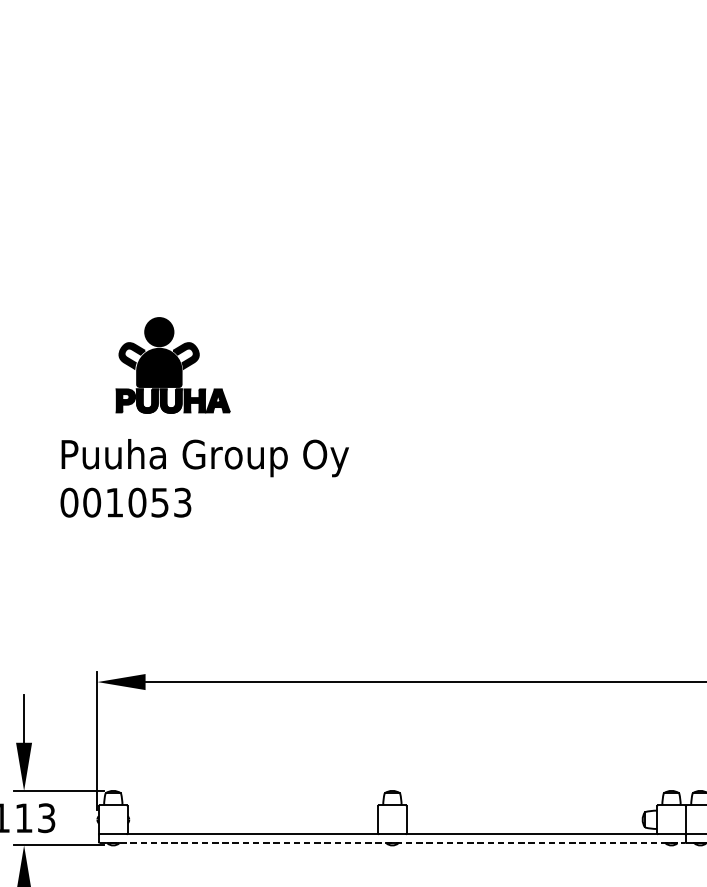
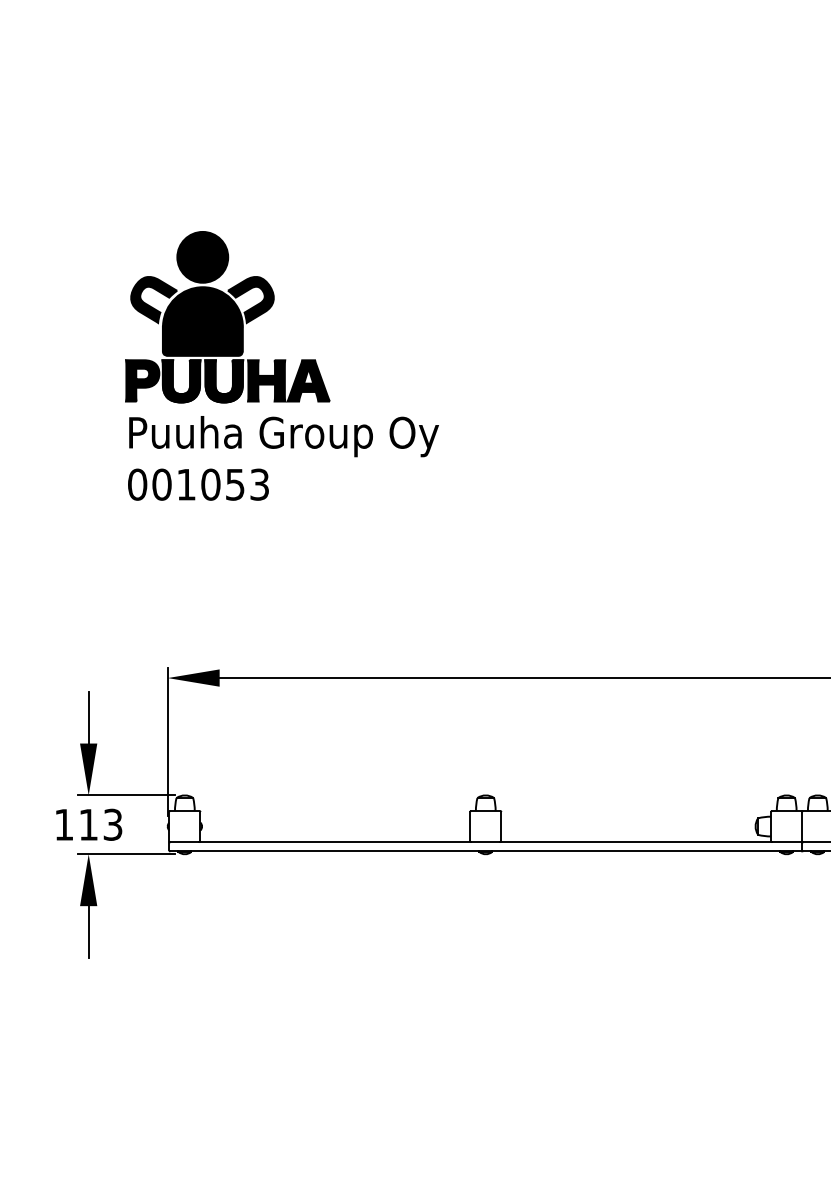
part: (202, 392) -> (281, 365), size x1.67
line: (393, 842) -> (486, 851), dashed -> solid

